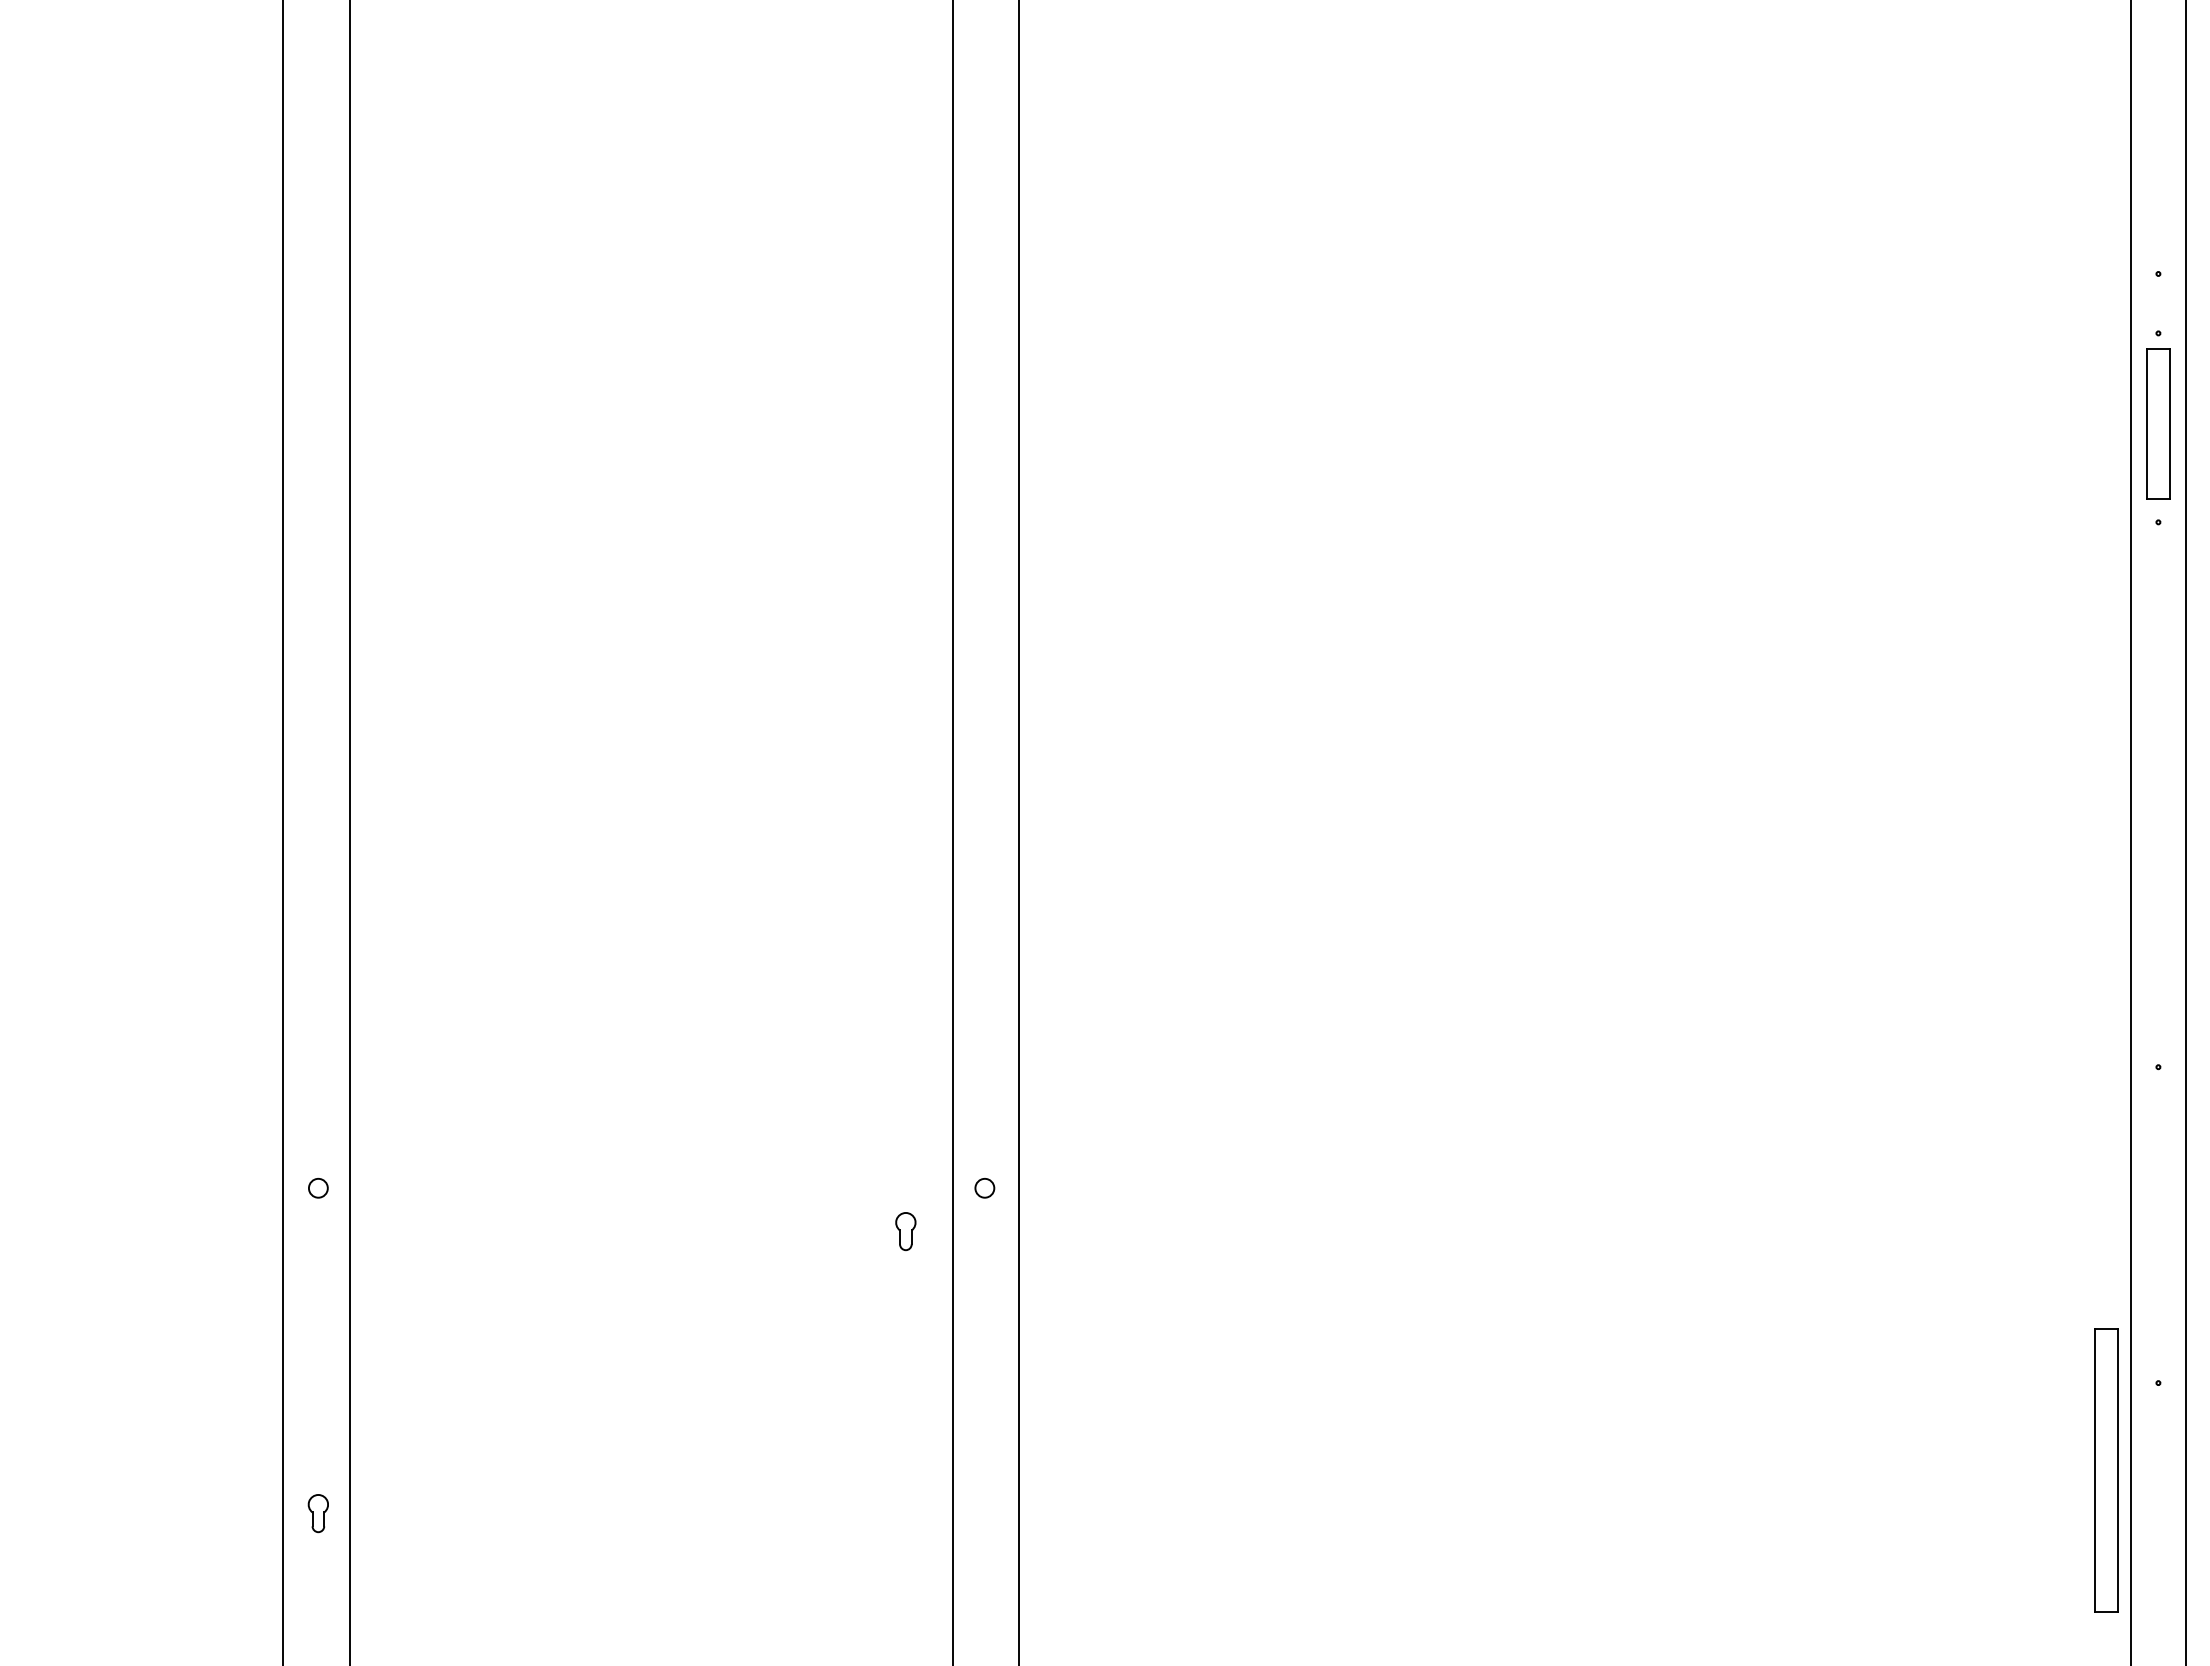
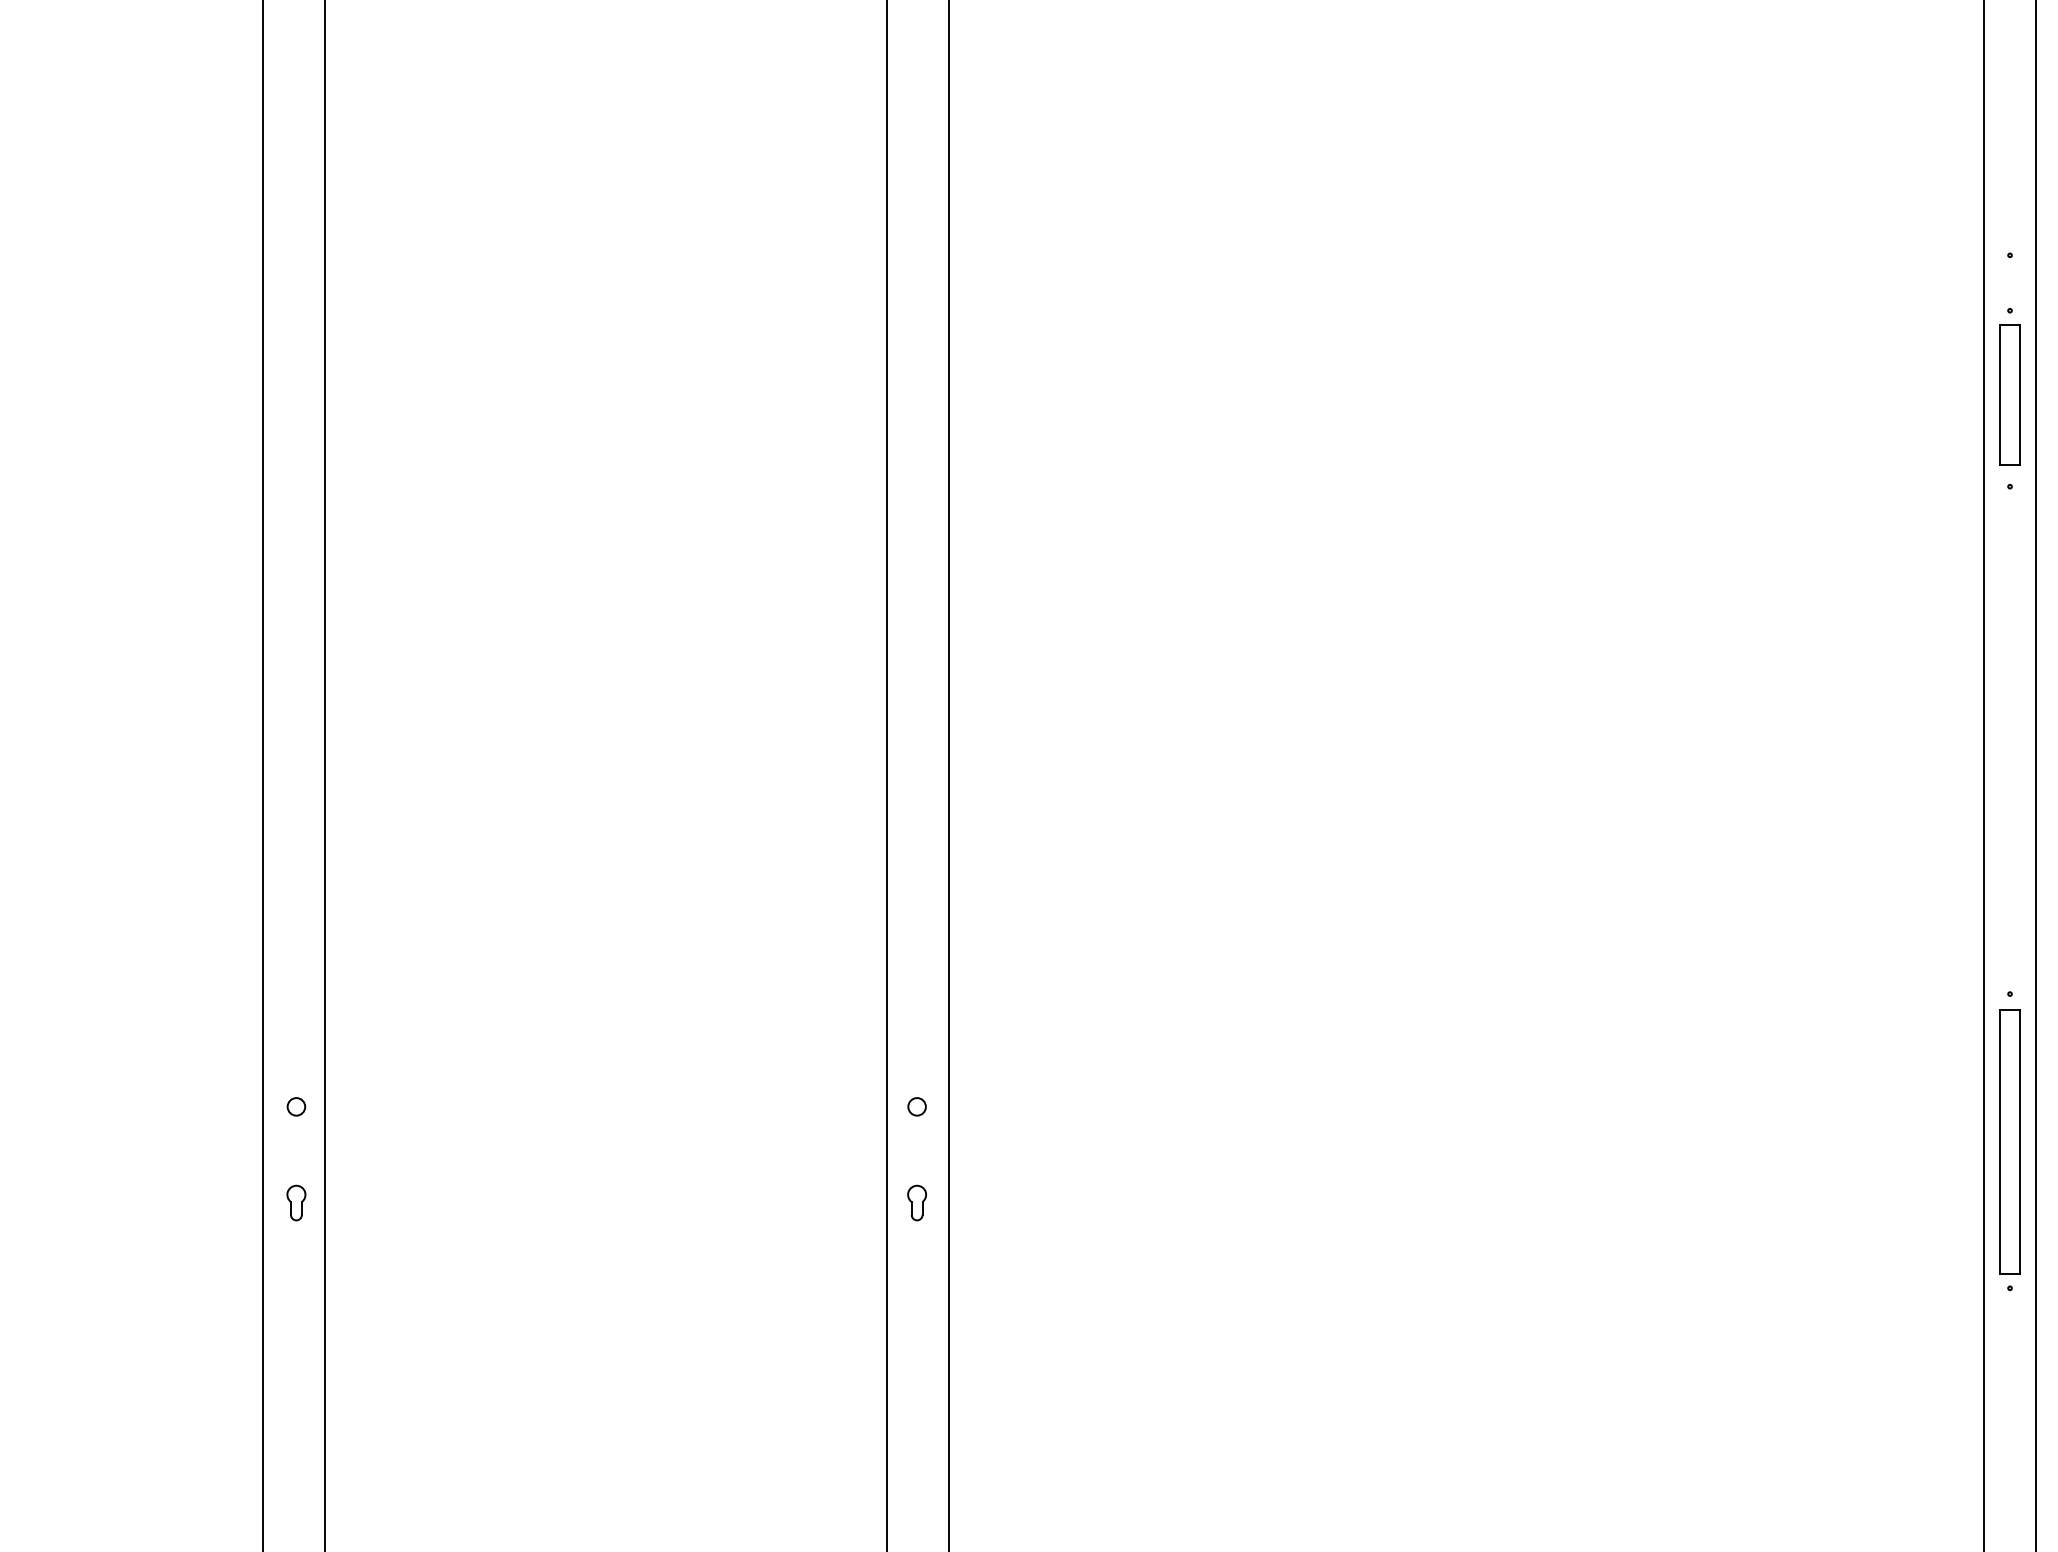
part: (905, 1231) -> (916, 1203), moved
part: (2106, 1470) -> (2010, 1141), moved
part: (317, 1513) -> (295, 1203), moved

